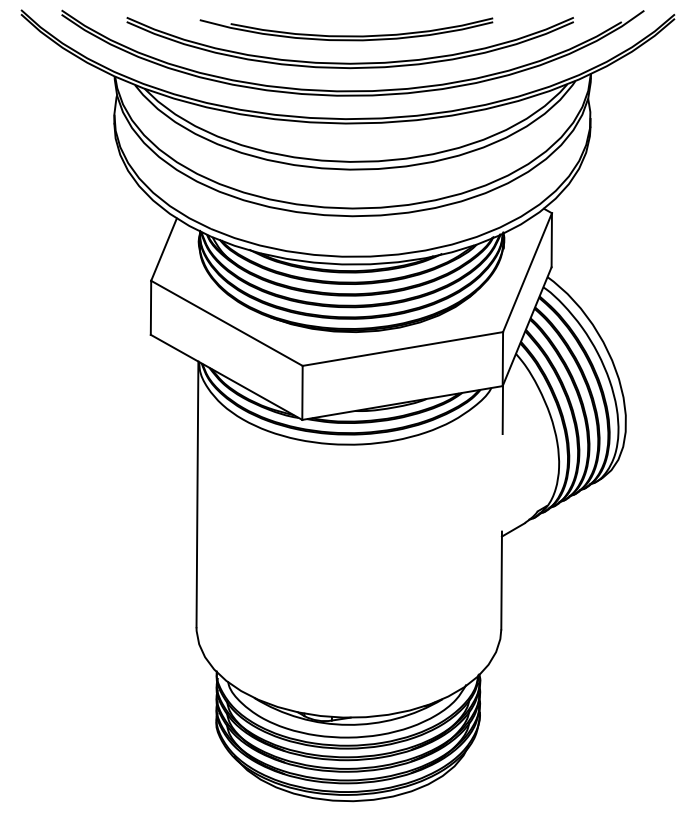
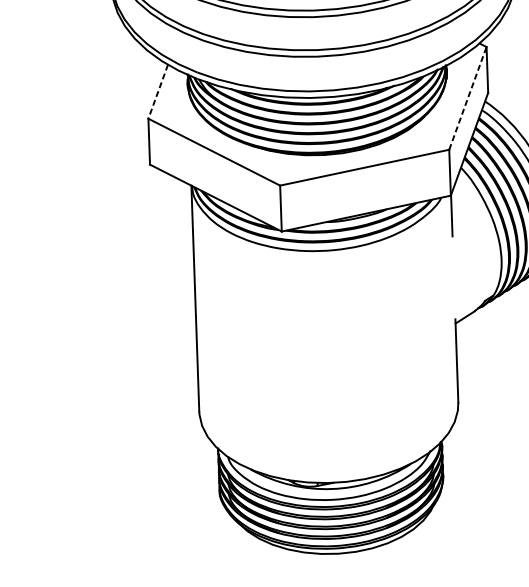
line: (164, 249) -> (158, 91), solid -> dashed
line: (527, 272) -> (467, 98), solid -> dashed

